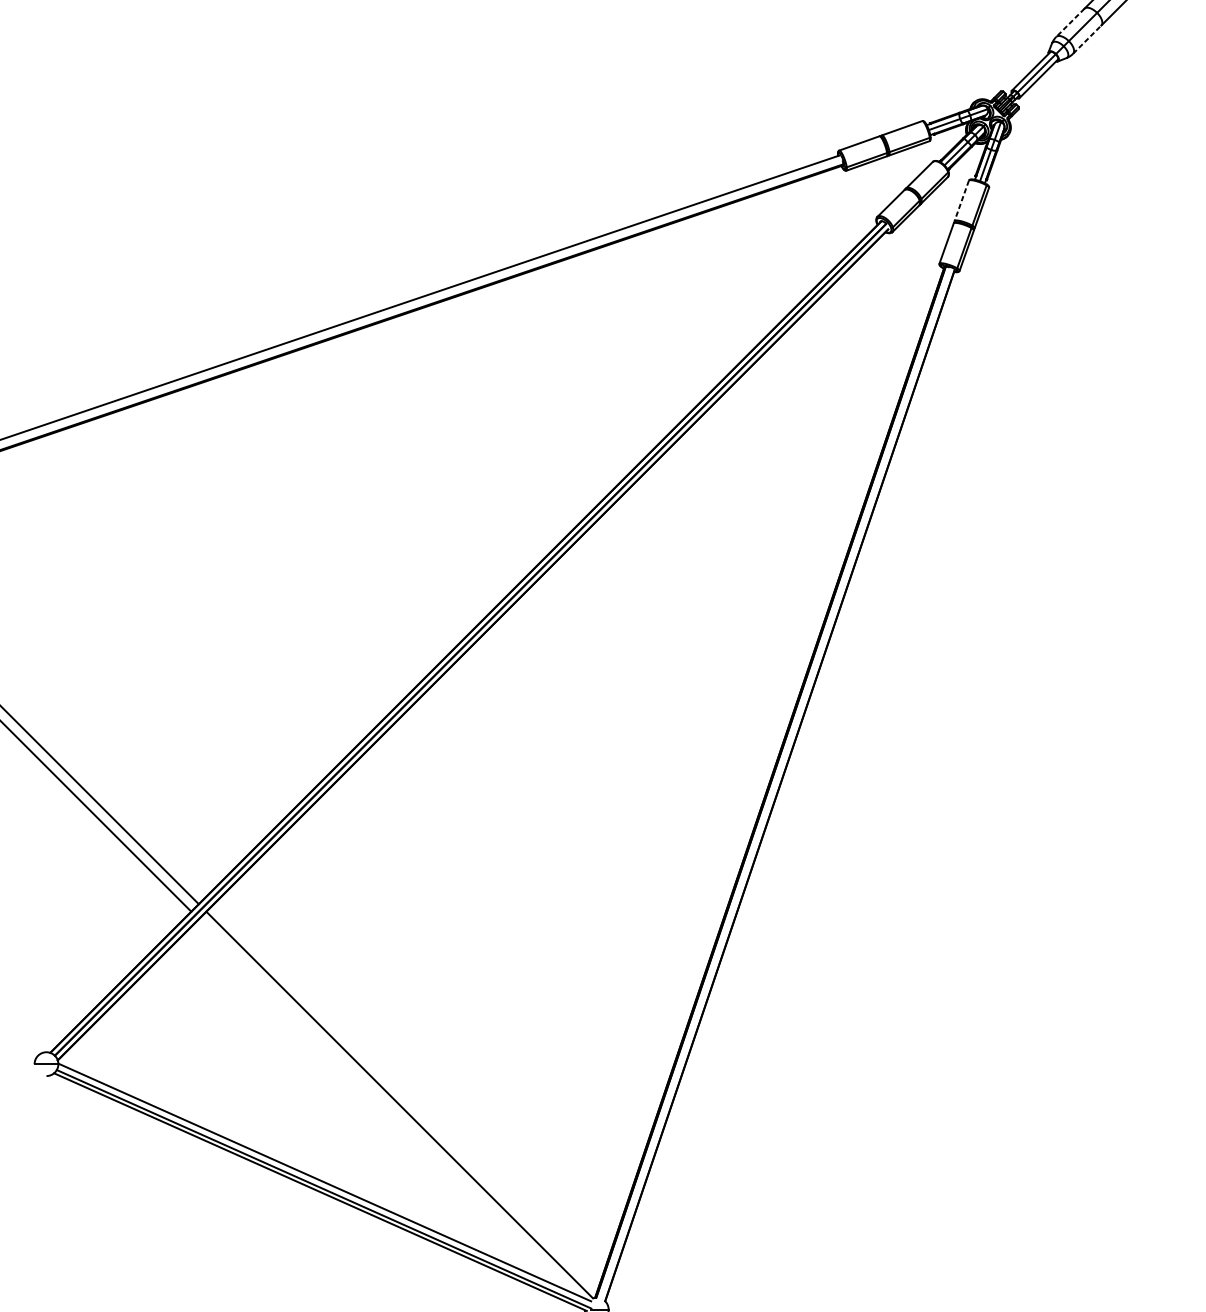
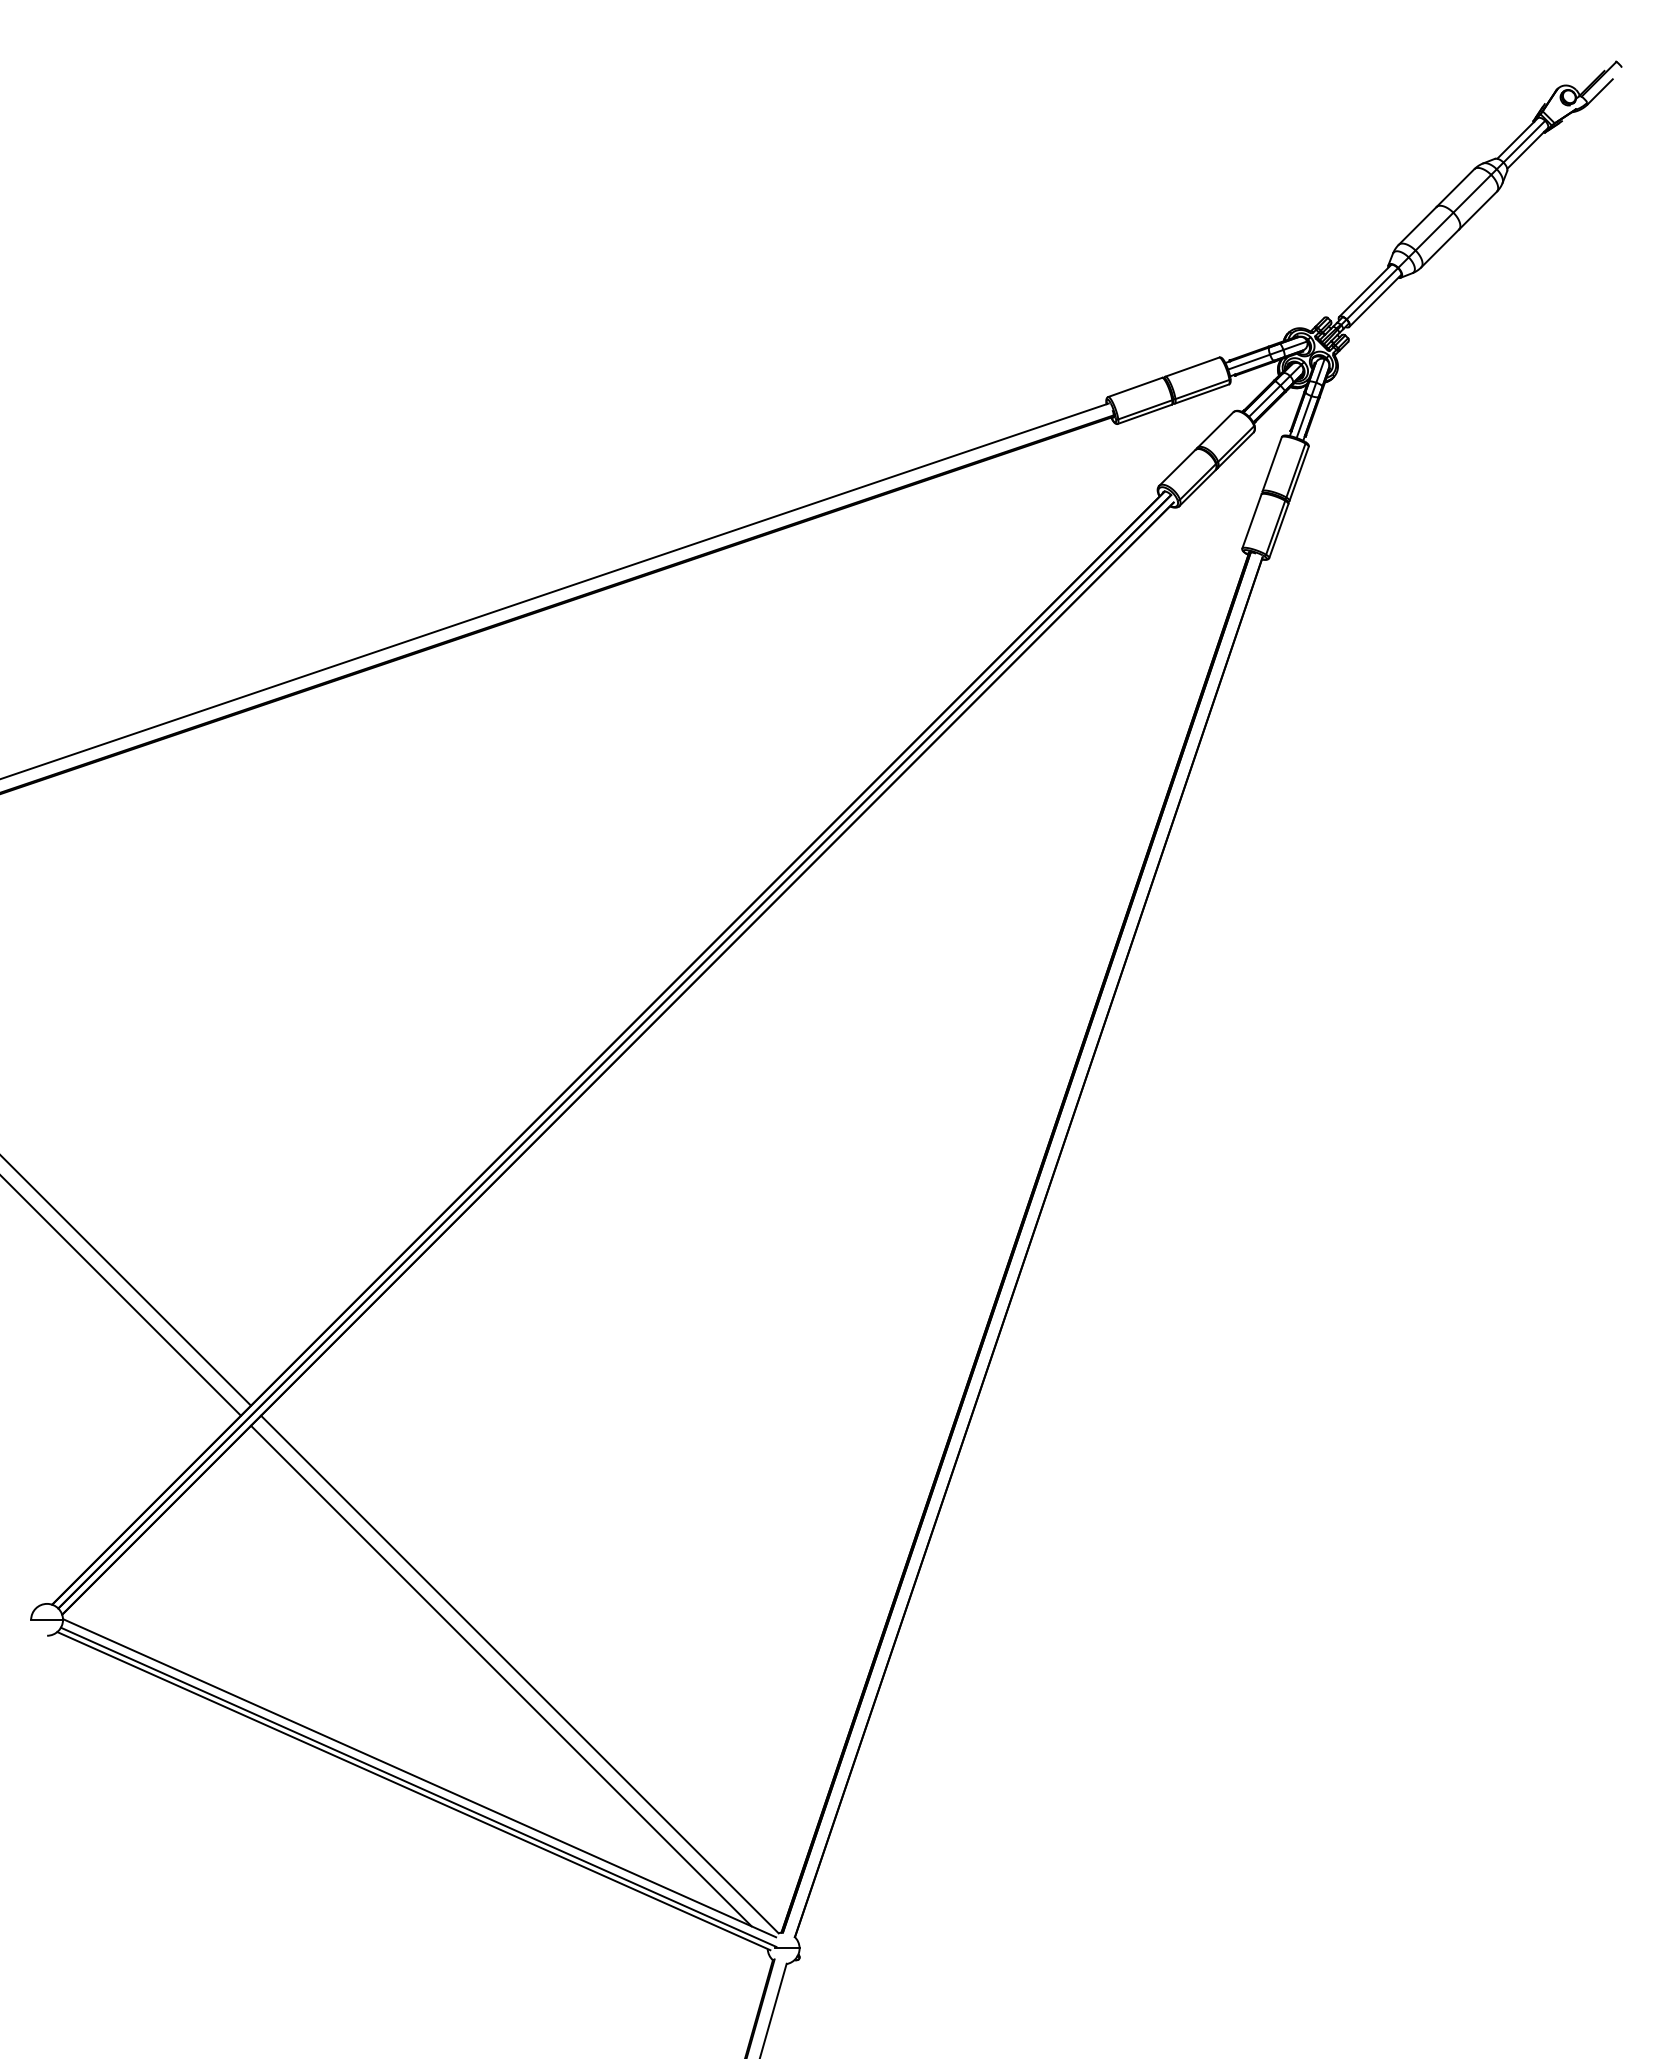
line: (1070, 22) -> (1417, 225), dashed -> solid
line: (1087, 39) -> (1440, 248), dashed -> solid
line: (961, 201) -> (1272, 464), dashed -> solid
line: (385, 1105) -> (501, 1675), added

